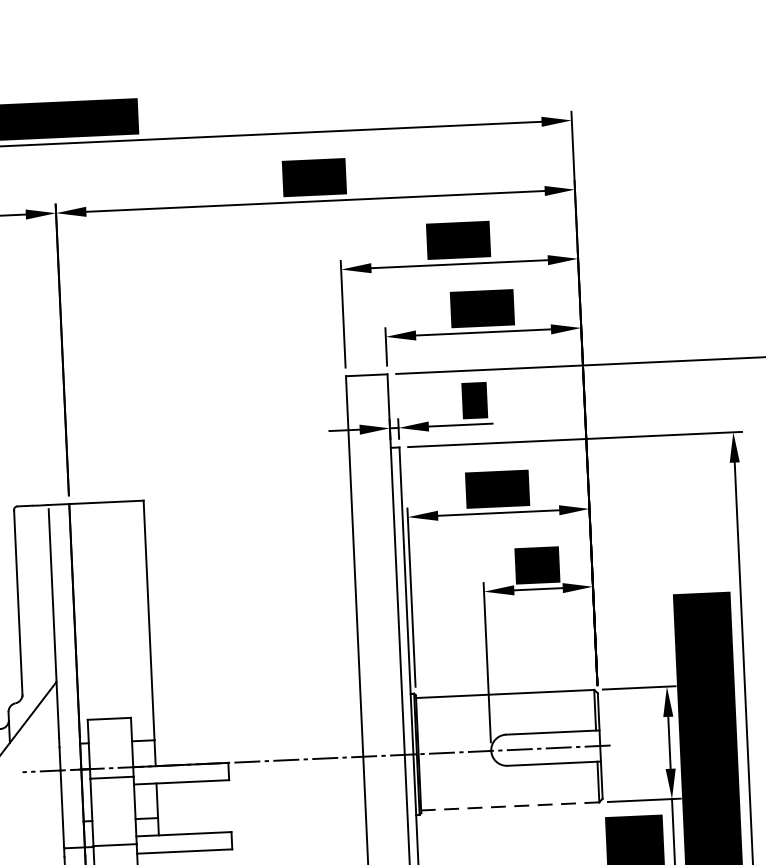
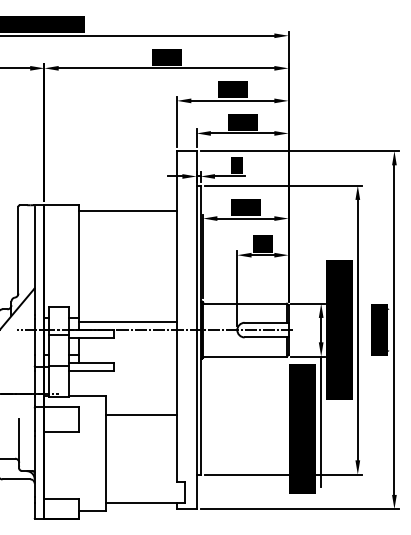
line: (248, 507) -> (128, 210), added
line: (259, 743) -> (128, 321), added
line: (511, 806) -> (245, 356), dashed -> solid

